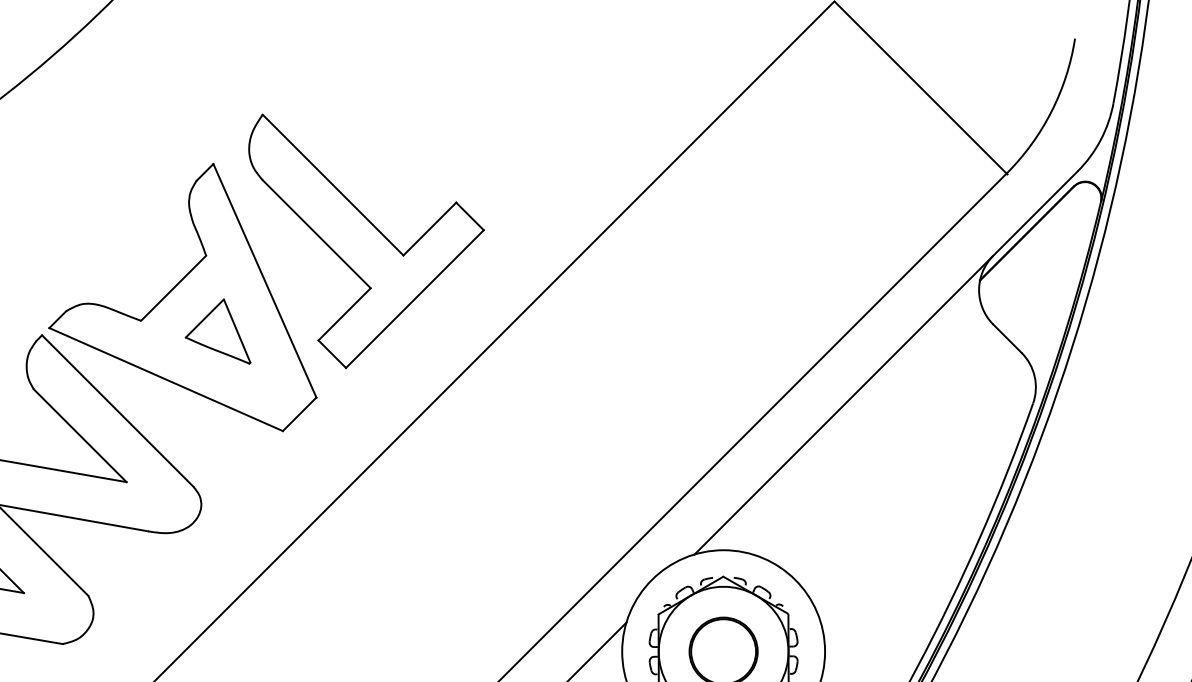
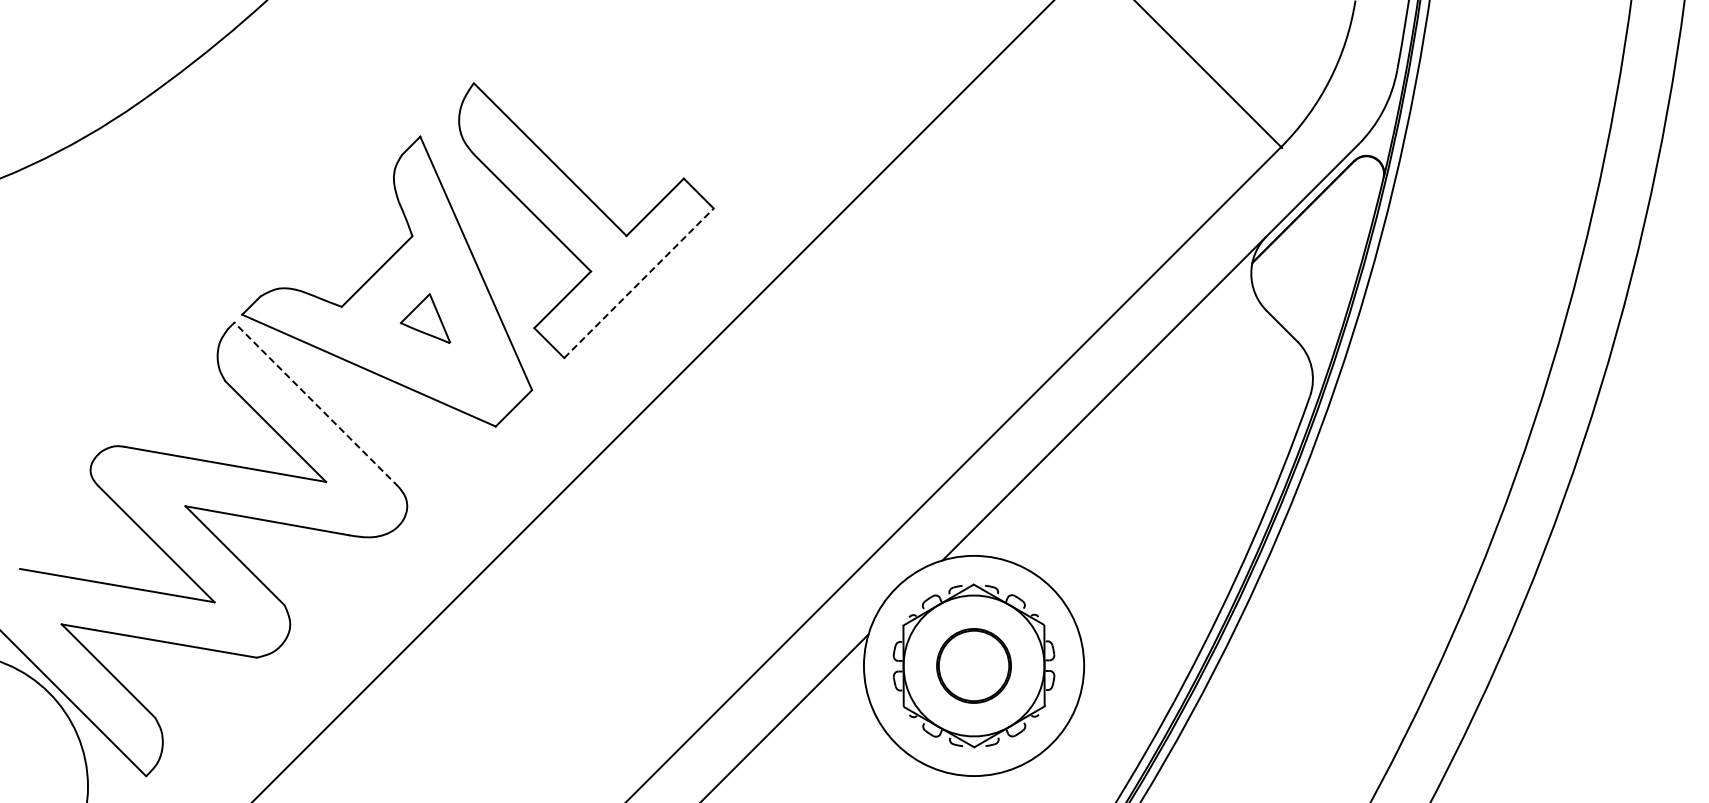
line: (415, 299) -> (639, 283), solid -> dashed
part: (218, 331) -> (425, 318), size x0.7
line: (117, 410) -> (316, 404), solid -> dashed

